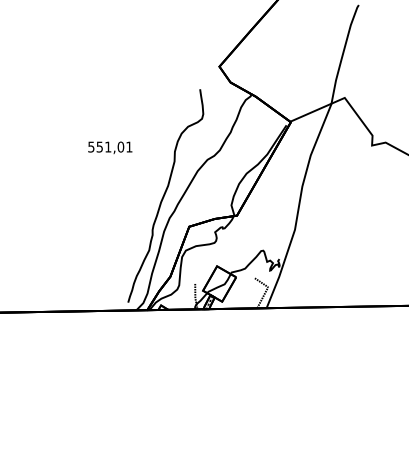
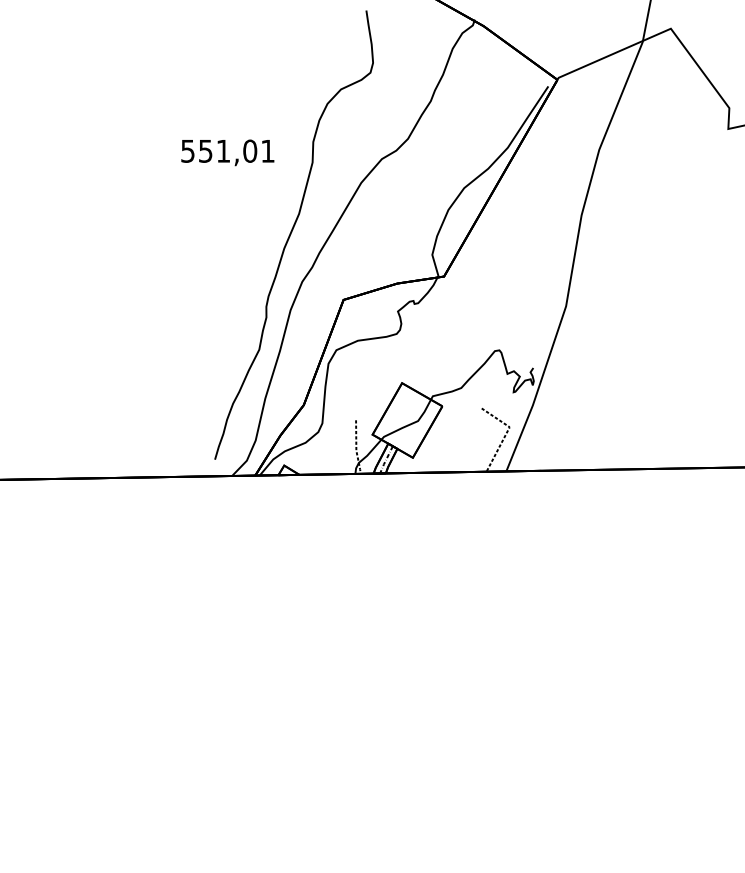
text: (110, 147) -> (228, 152), moved

